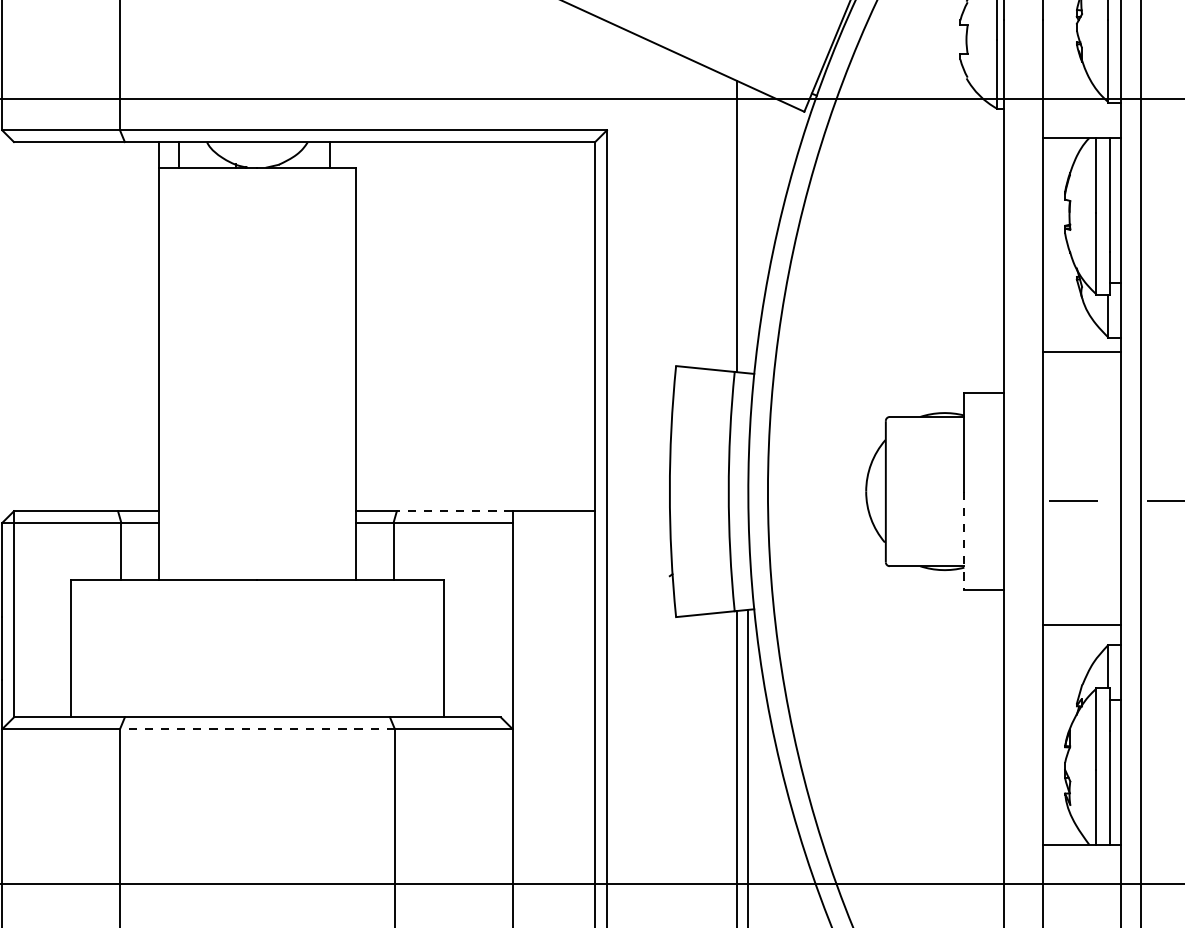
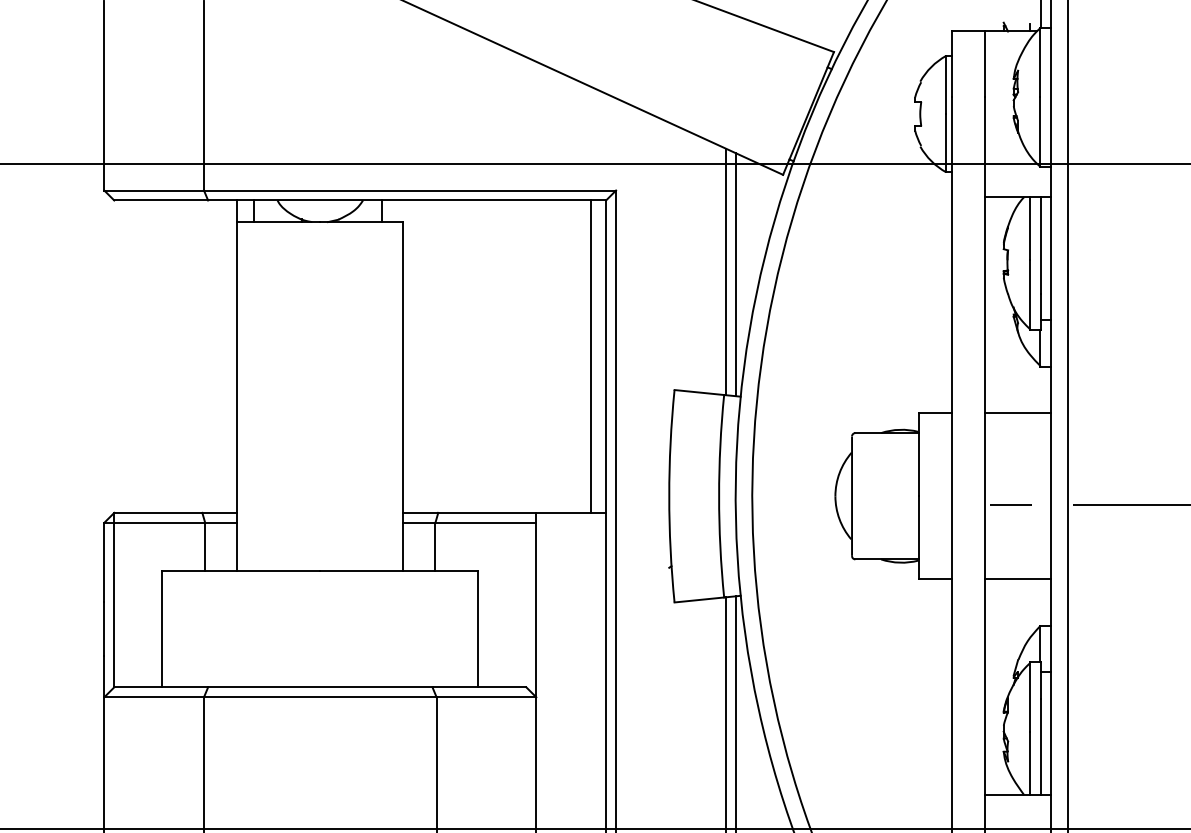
line: (748, 229) -> (735, 274), added
line: (577, 326) -> (591, 356), added
line: (1081, 352) -> (1017, 413), moved
line: (453, 510) -> (486, 512), dashed -> solid
line: (964, 540) -> (918, 537), dashed -> solid
line: (1081, 625) -> (1017, 579), moved
line: (256, 729) -> (319, 697), dashed -> solid

